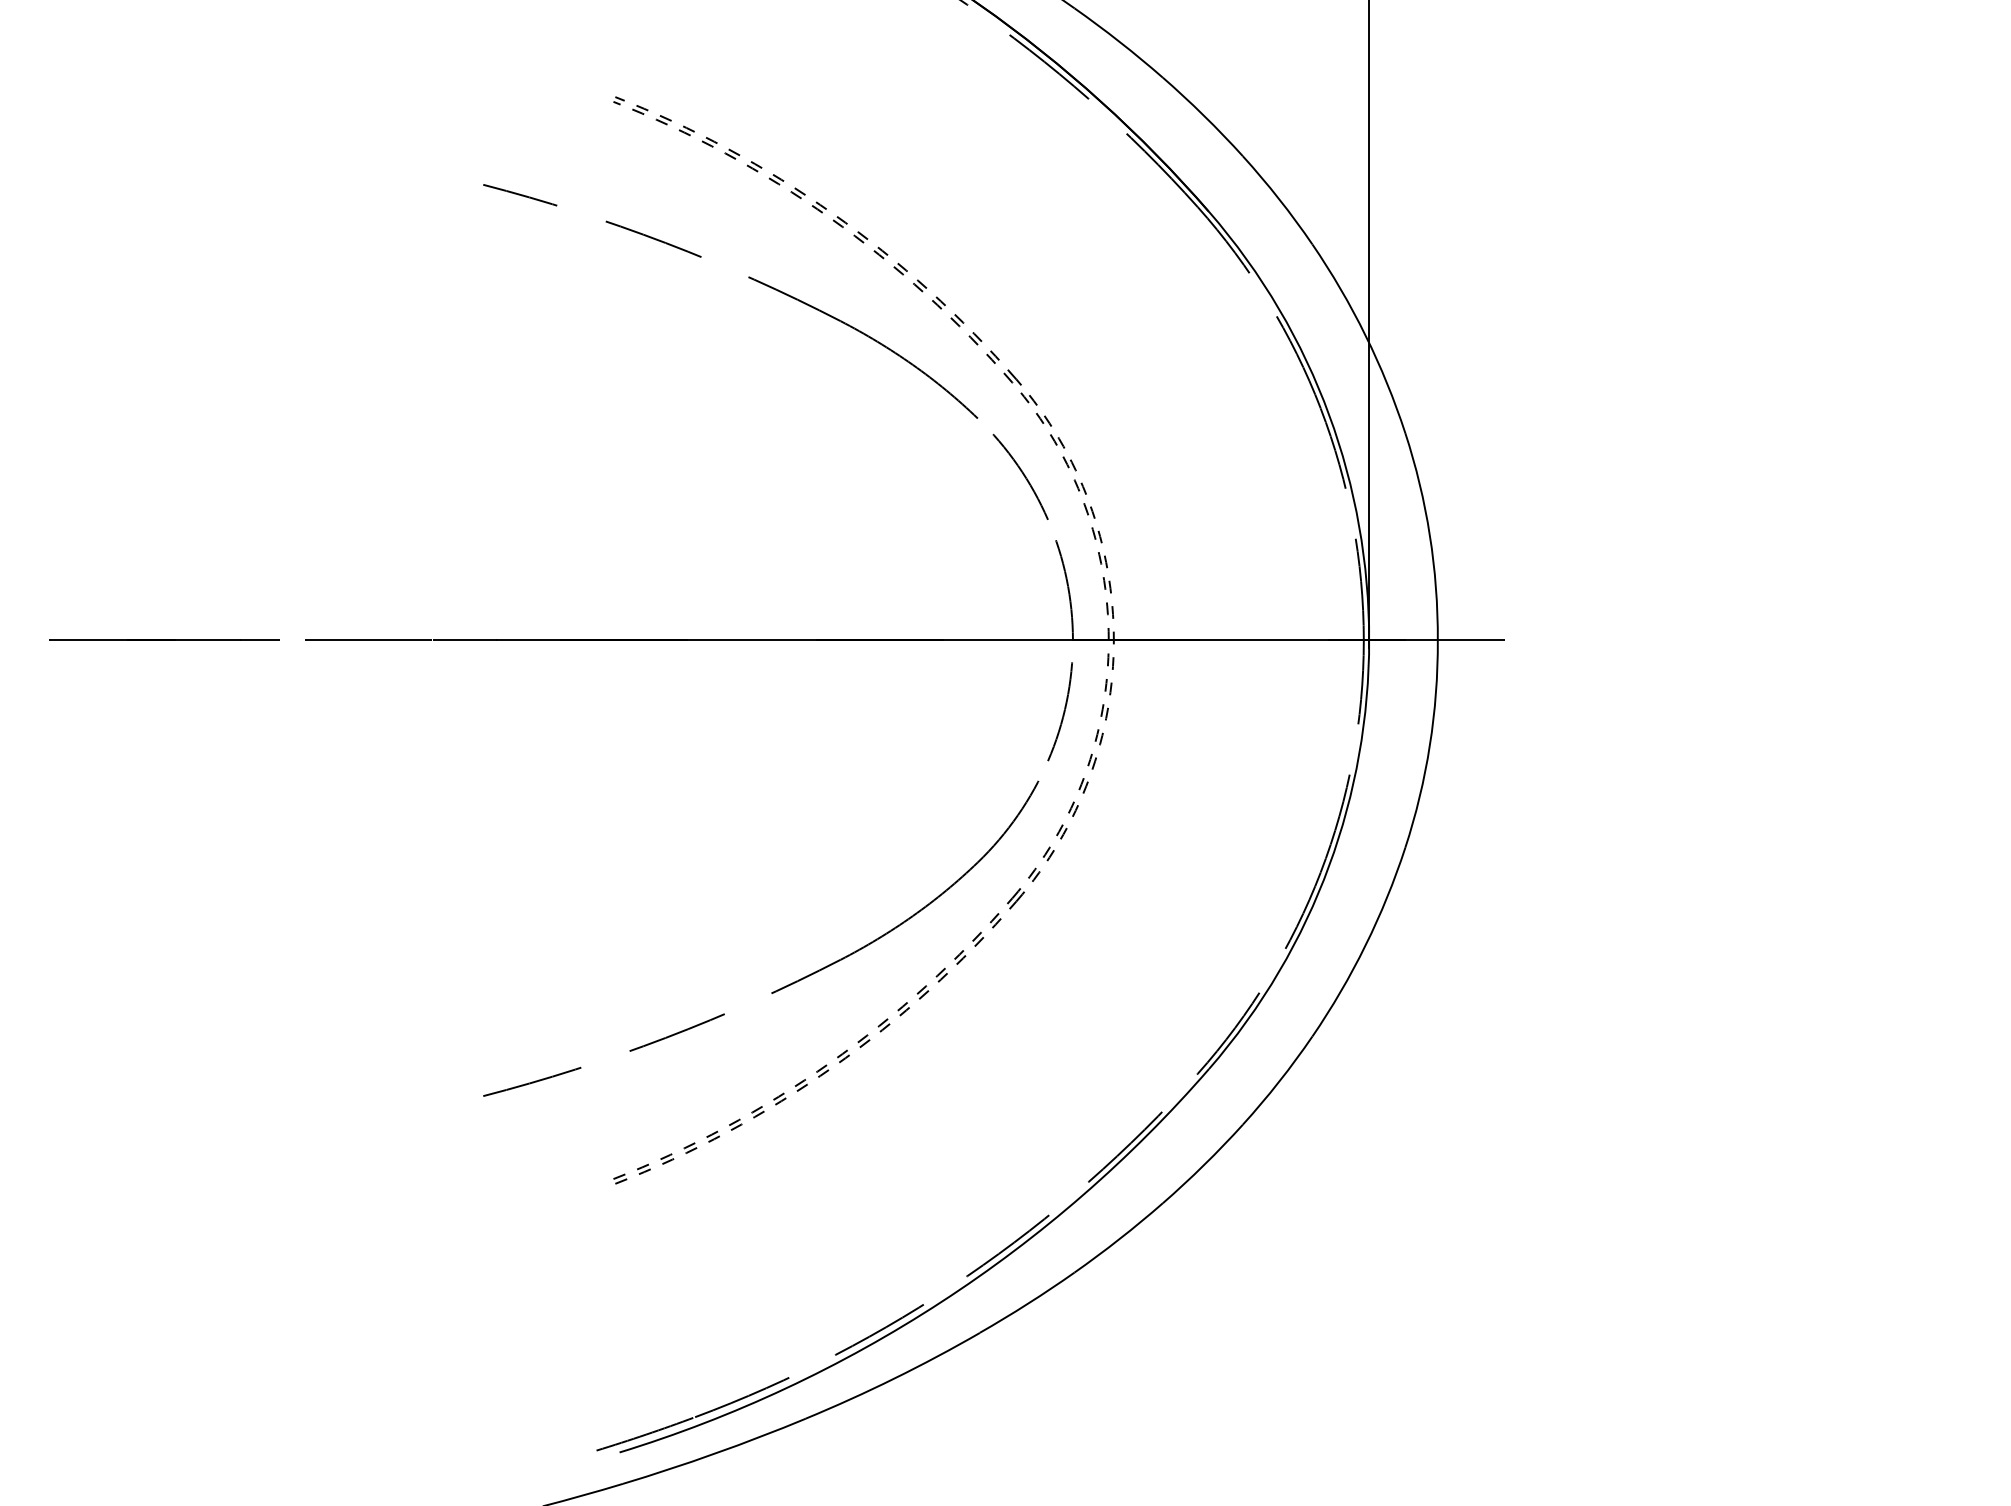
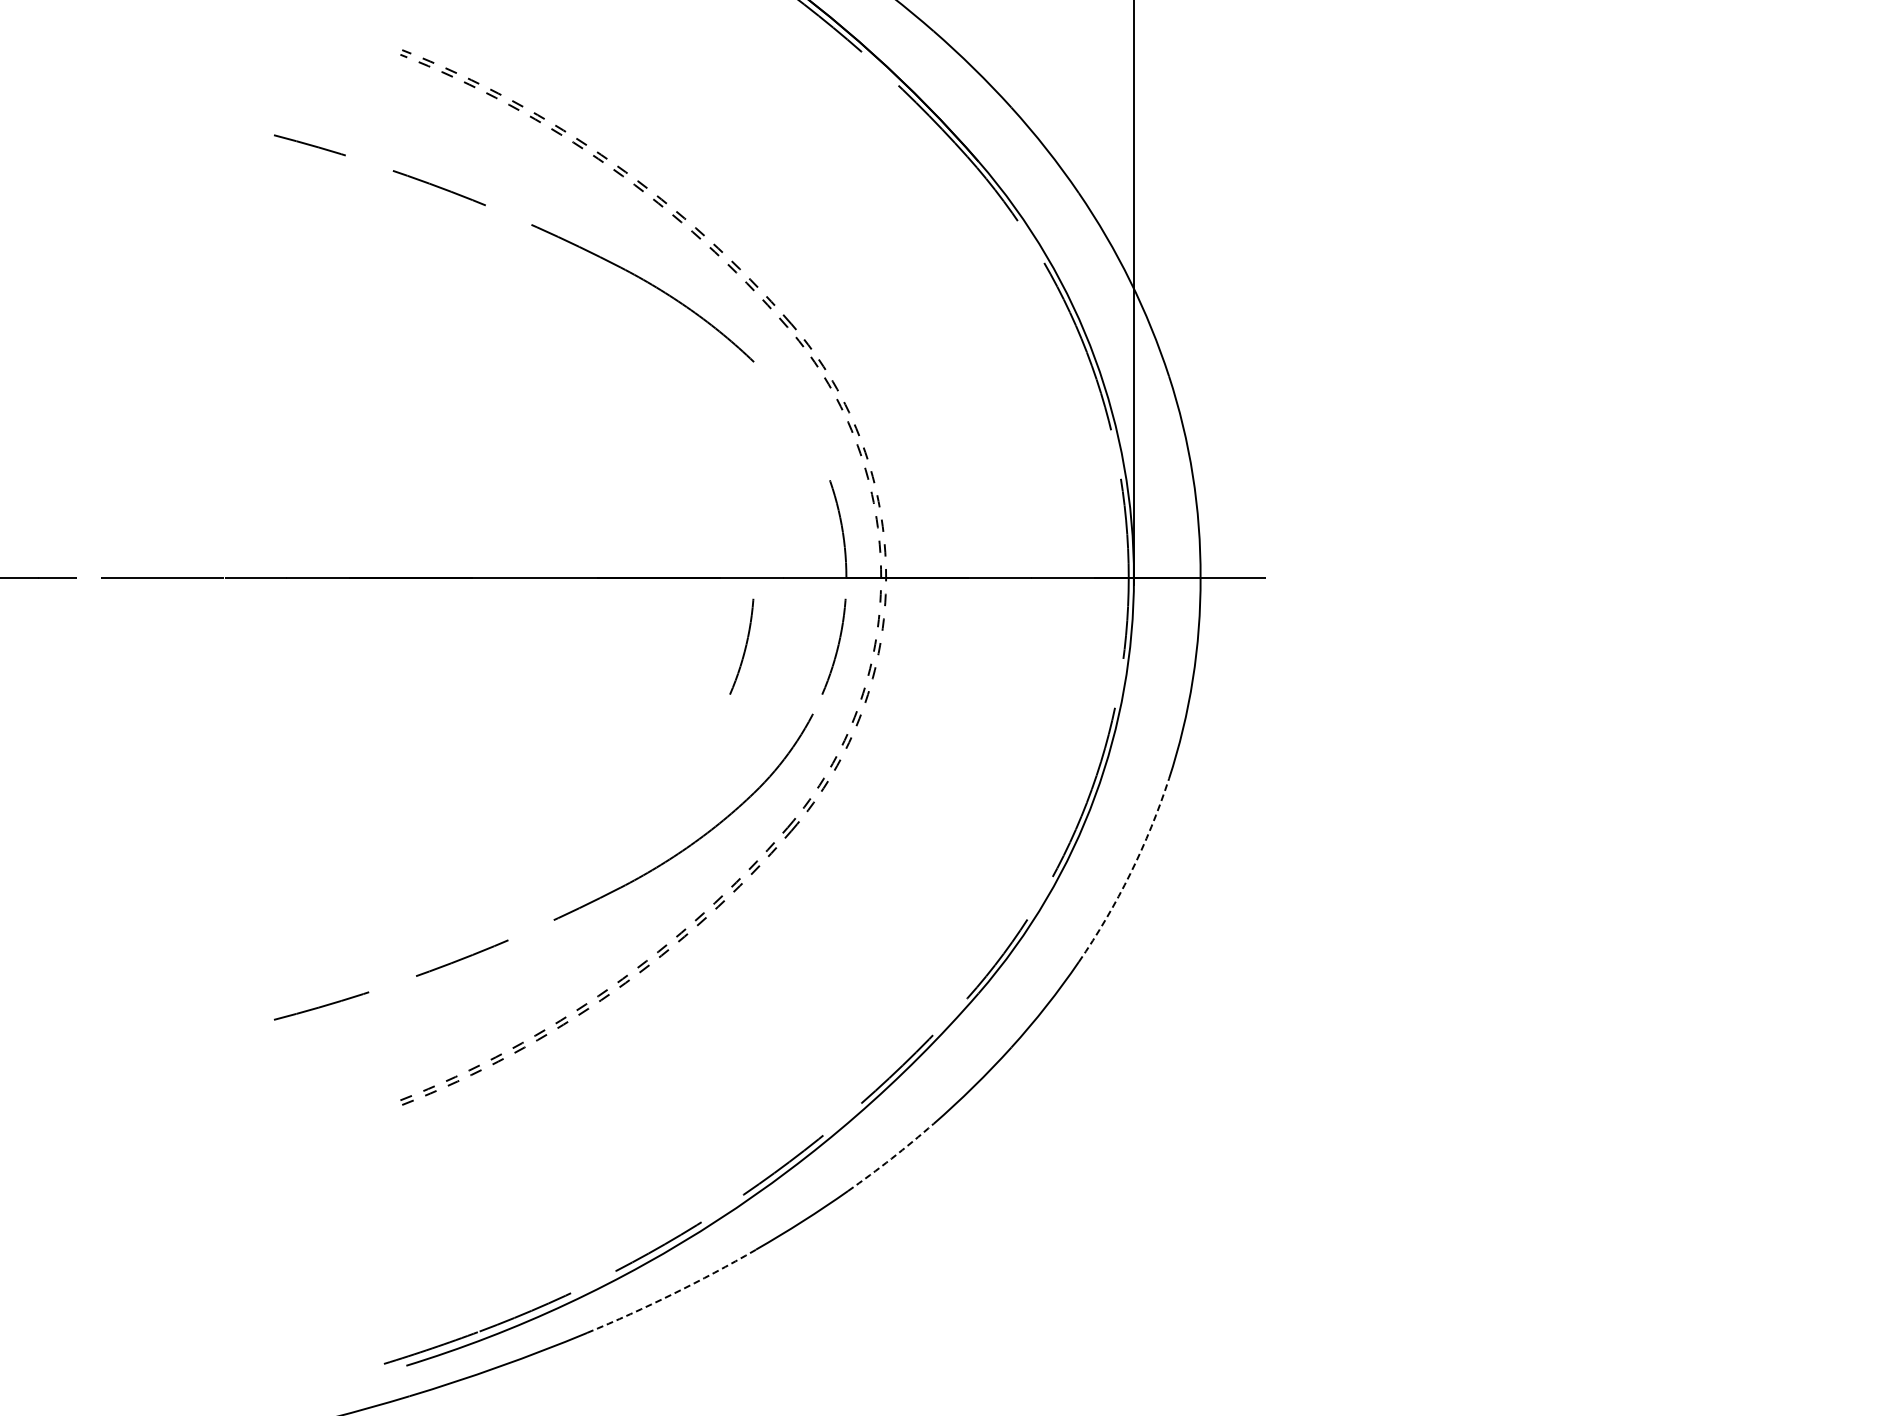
arc: (1022, 474) -> (797, 416), removed
arc: (968, 711) -> (745, 646), added
arc: (1365, 945) -> (1130, 873), solid -> dashed
arc: (1119, 1239) -> (891, 1159), solid -> dashed
arc: (894, 1378) -> (673, 1293), solid -> dashed

